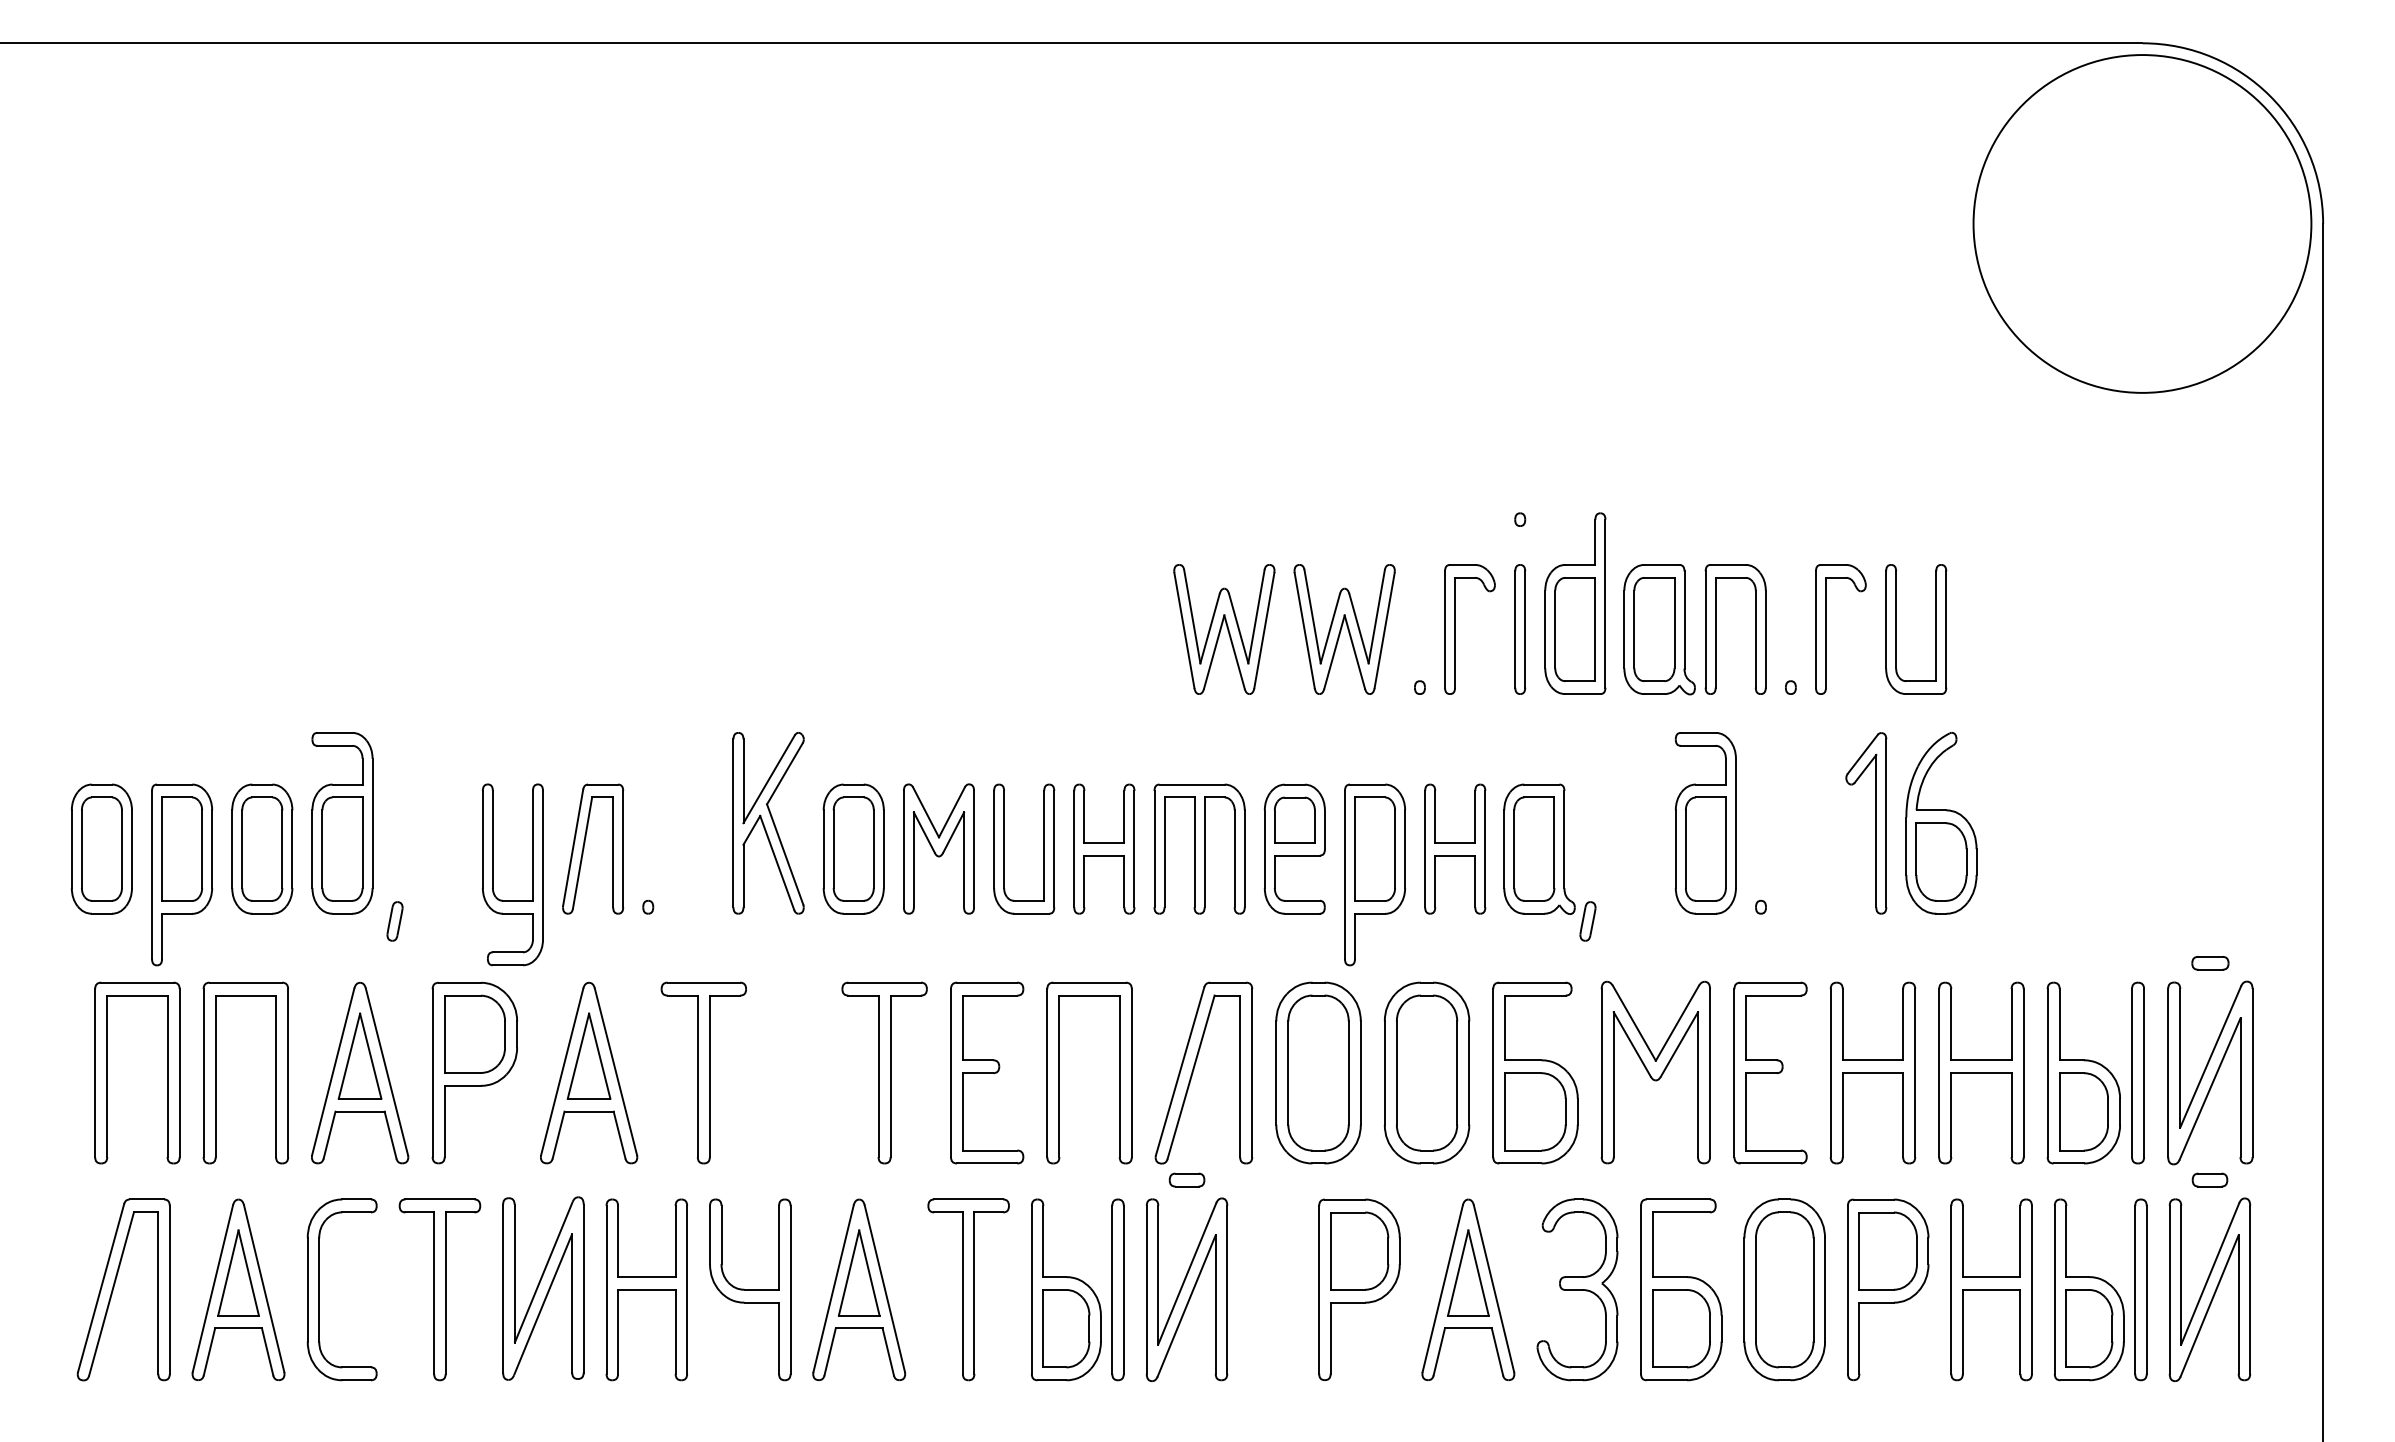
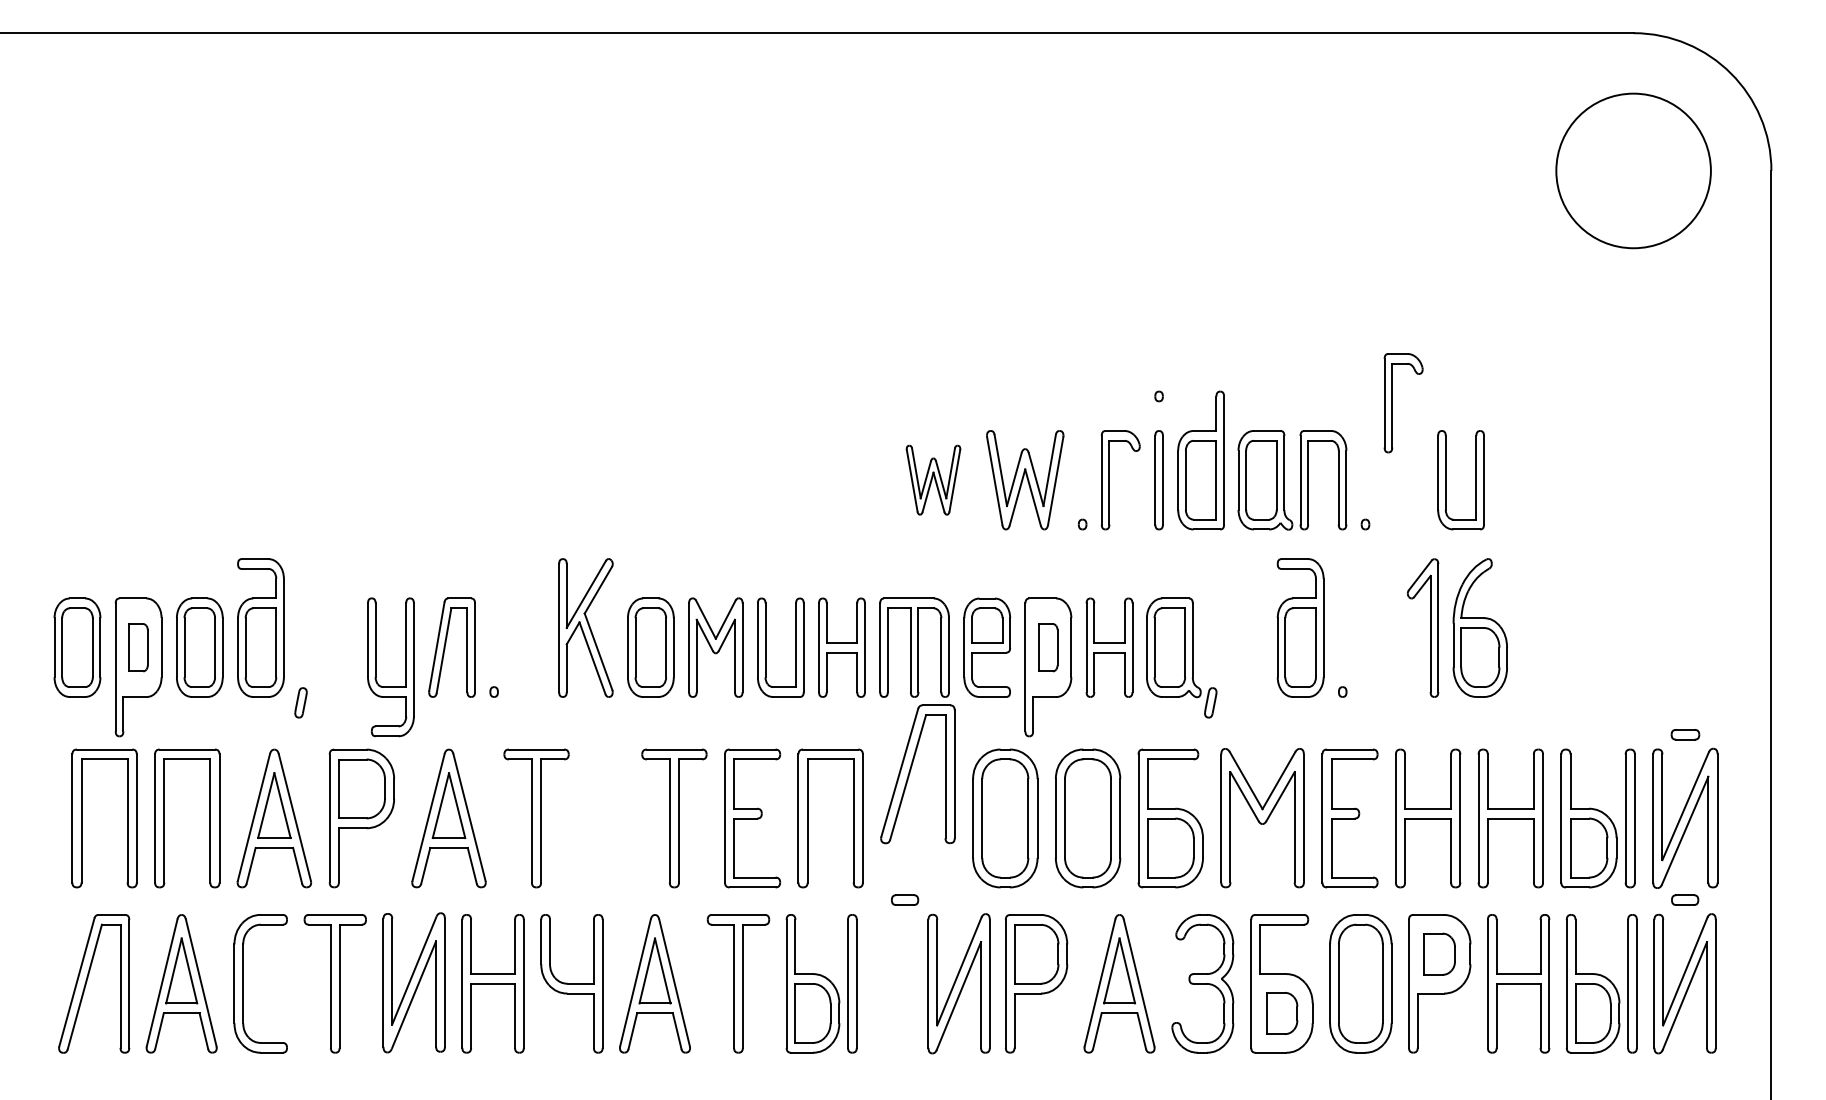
circle: (2142, 223) -> (1633, 170), size x0.6
part: (1224, 629) -> (933, 480), size x0.7
part: (1826, 629) -> (1392, 403), moved
part: (181, 848) -> (138, 647), size x0.6
part: (1374, 848) -> (1047, 647), size x0.6
part: (1194, 1069) -> (910, 771), moved
part: (1887, 1250) -> (1439, 953), size x0.7
part: (1186, 1289) -> (958, 983), moved
part: (1681, 1328) -> (1282, 1013), size x0.7

